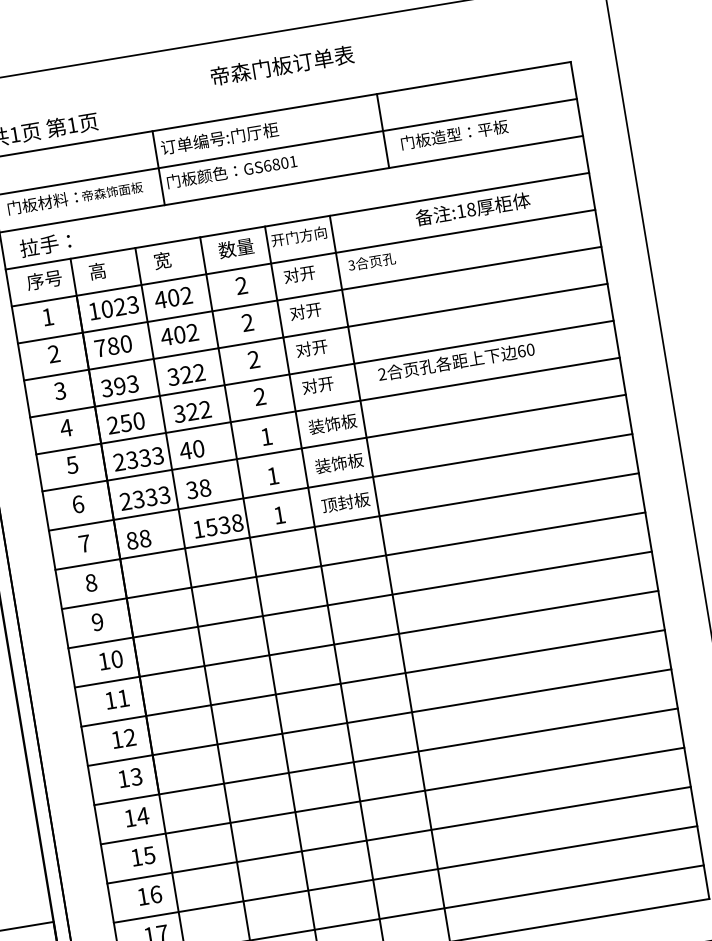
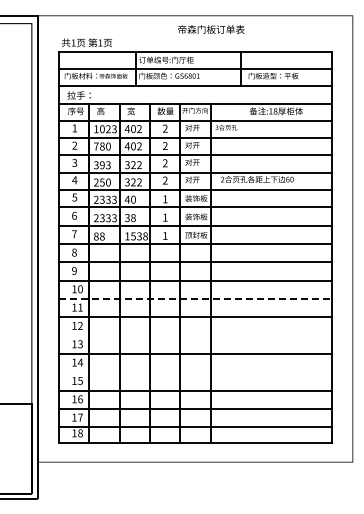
text: (282, 65) -> (211, 29), moved
line: (368, 637) -> (196, 298), solid -> dashed
line: (379, 717) -> (195, 335), removed
line: (392, 796) -> (195, 372), removed

